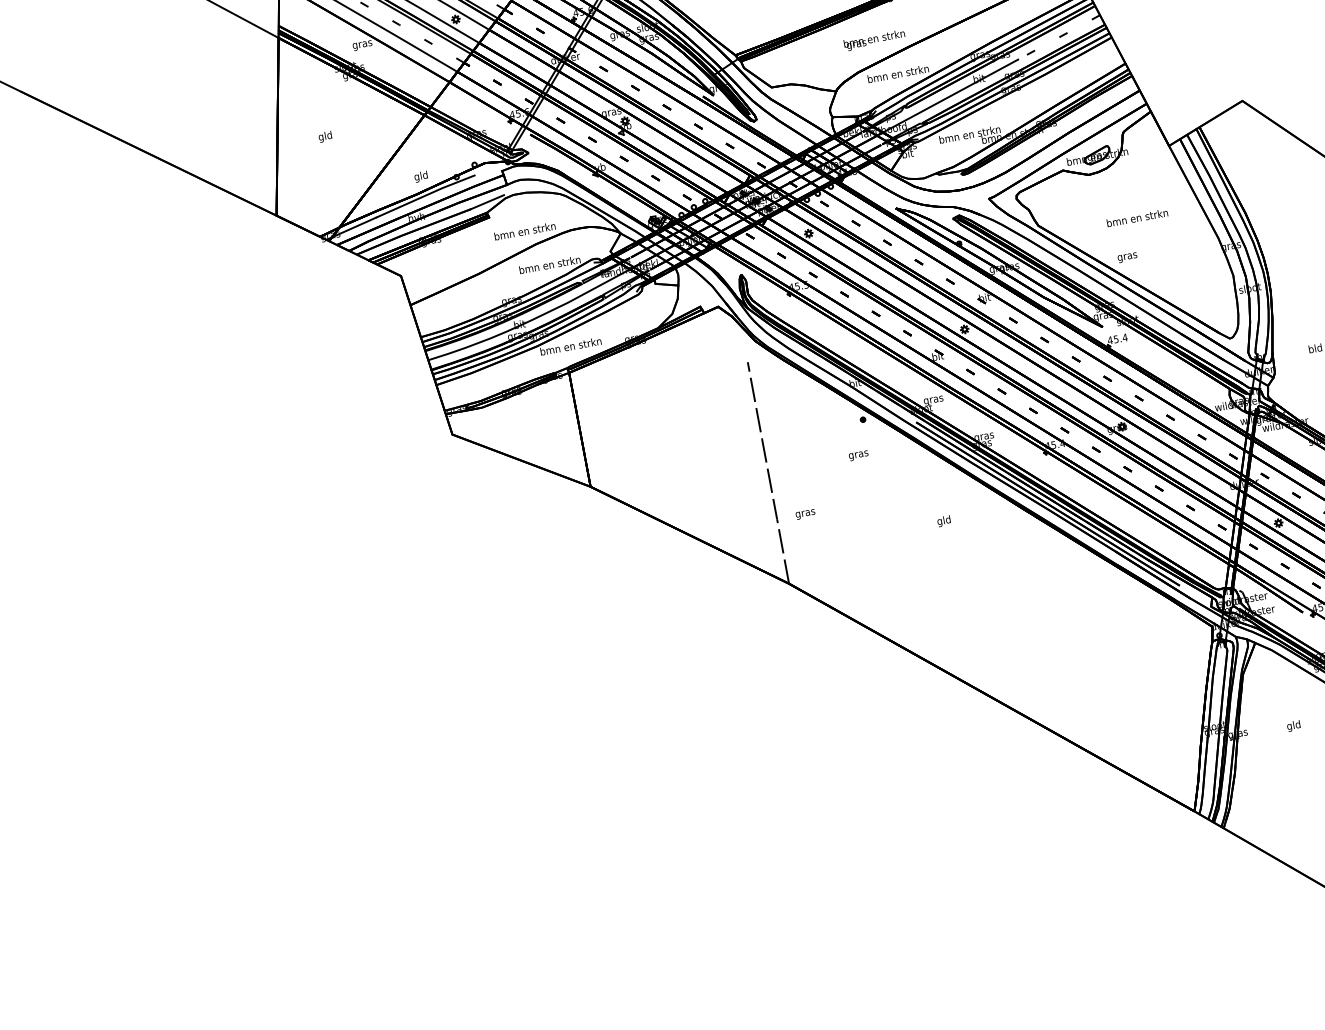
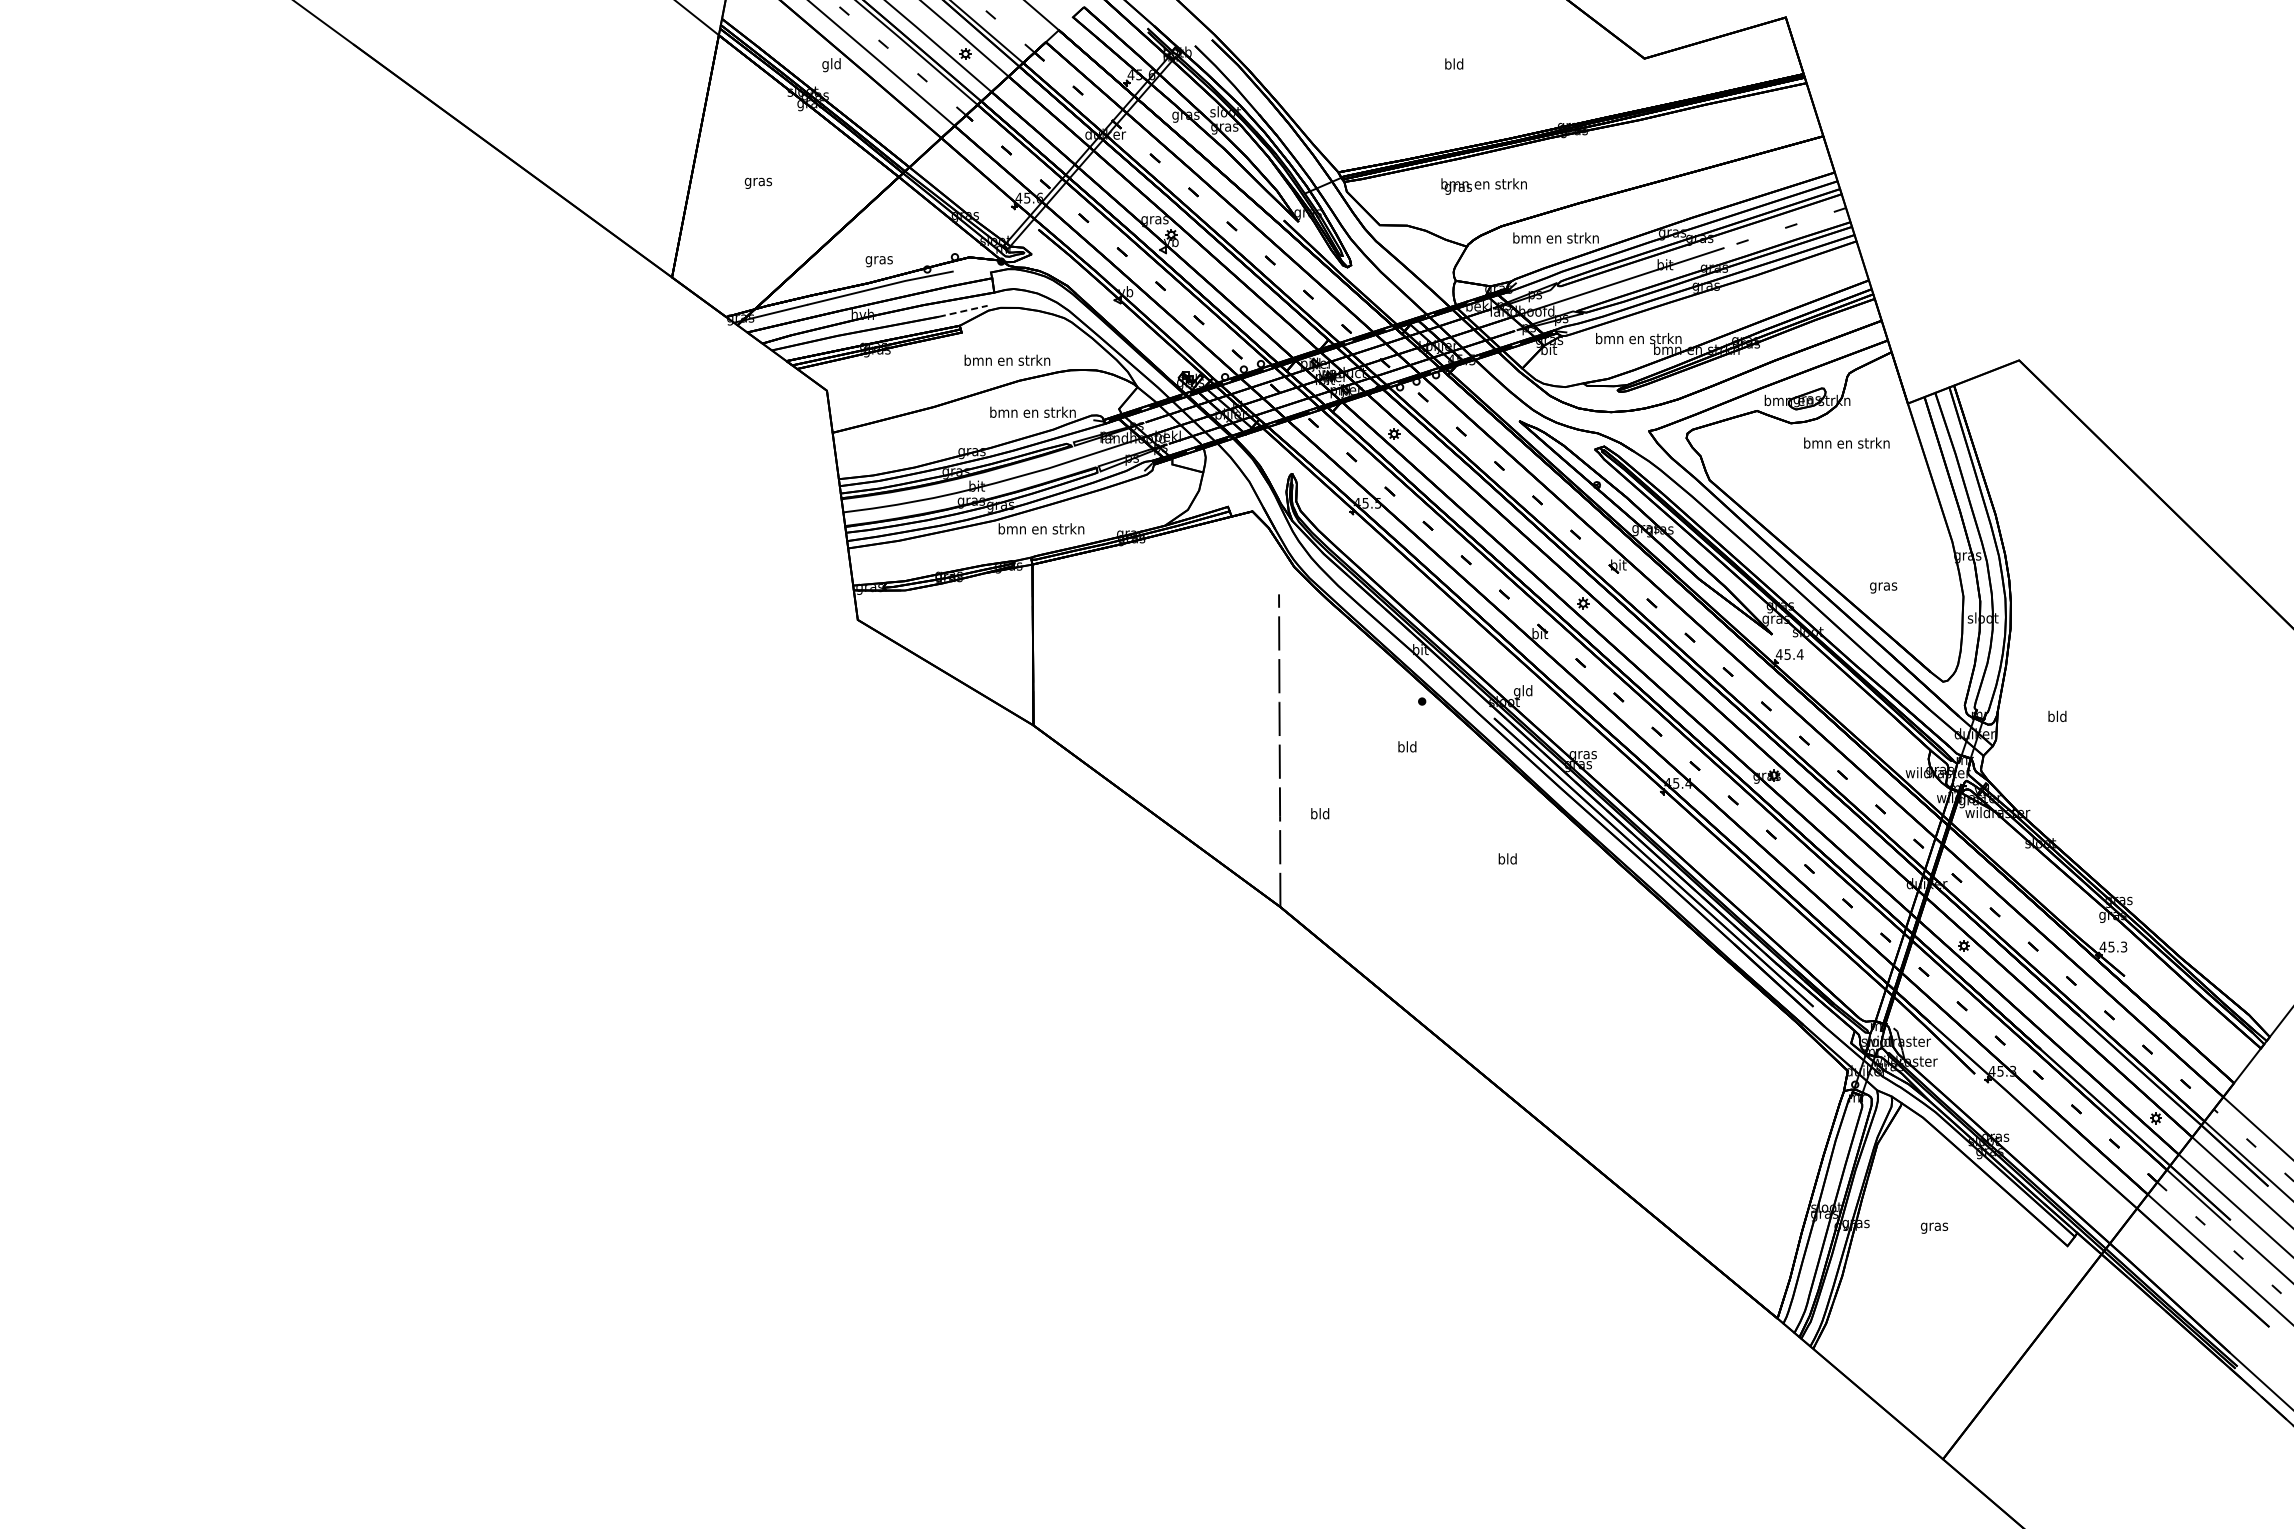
text: (874, 40) -> (1483, 186), moved
text: (362, 44) -> (831, 65), gras -> gld
text: (325, 136) -> (758, 181), gld -> gras
text: (420, 177) -> (878, 260), gld -> gras
line: (487, 202) -> (963, 311), solid -> dashed
text: (1137, 217) -> (1846, 442), moved
text: (1127, 257) -> (1883, 587), moved
text: (933, 400) -> (1522, 692), gras -> gld
text: (858, 455) -> (1406, 748), gras -> bld
text: (804, 513) -> (1319, 815), gras -> bld
text: (939, 522) -> (1501, 860), gld -> bld
text: (1293, 725) -> (1934, 1226), gld -> gras

